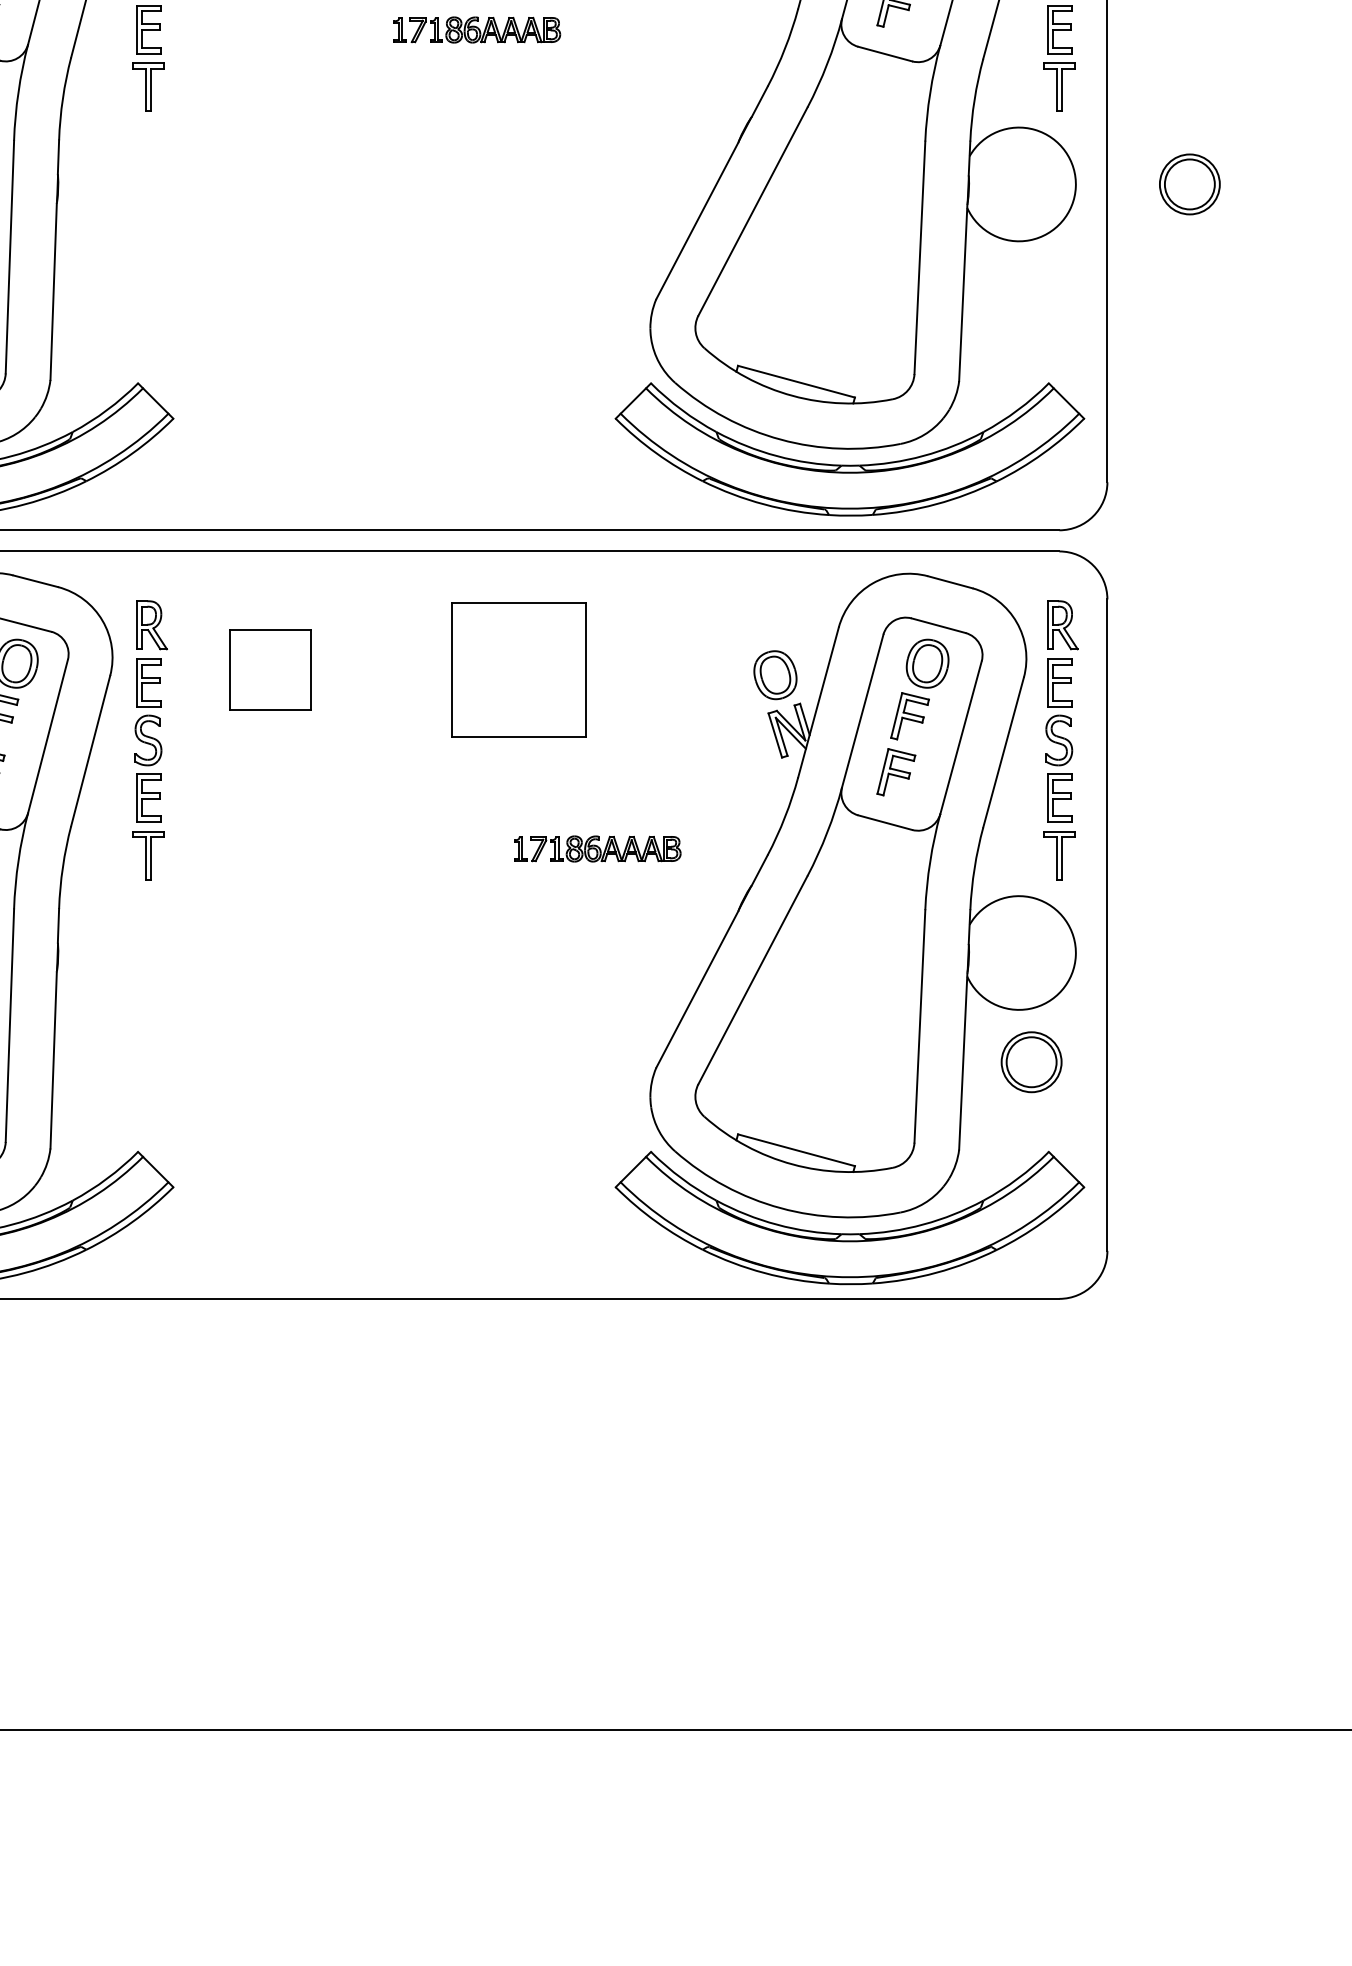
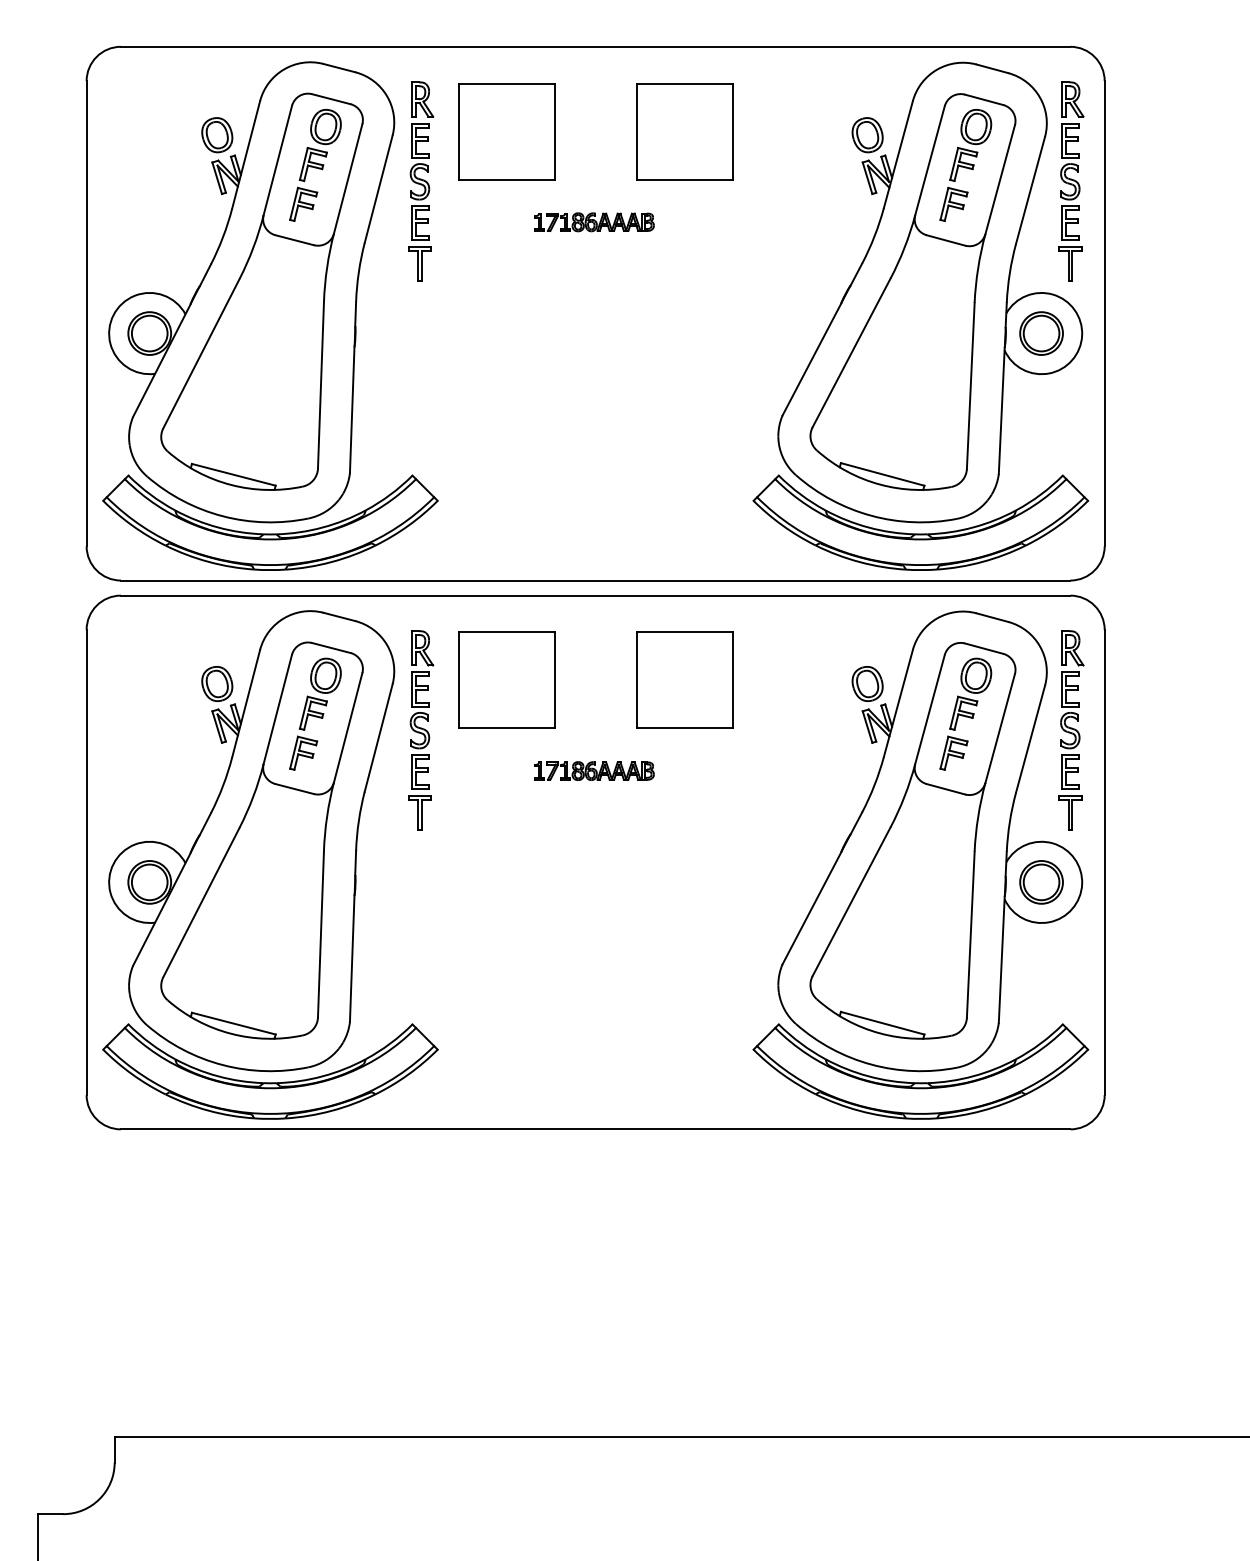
part: (476, 30) -> (594, 222), moved
part: (1189, 184) -> (1041, 333), moved
part: (269, 668) -> (506, 679), size x1.67
part: (597, 848) -> (594, 770), moved
part: (1031, 1062) -> (1041, 882), moved

